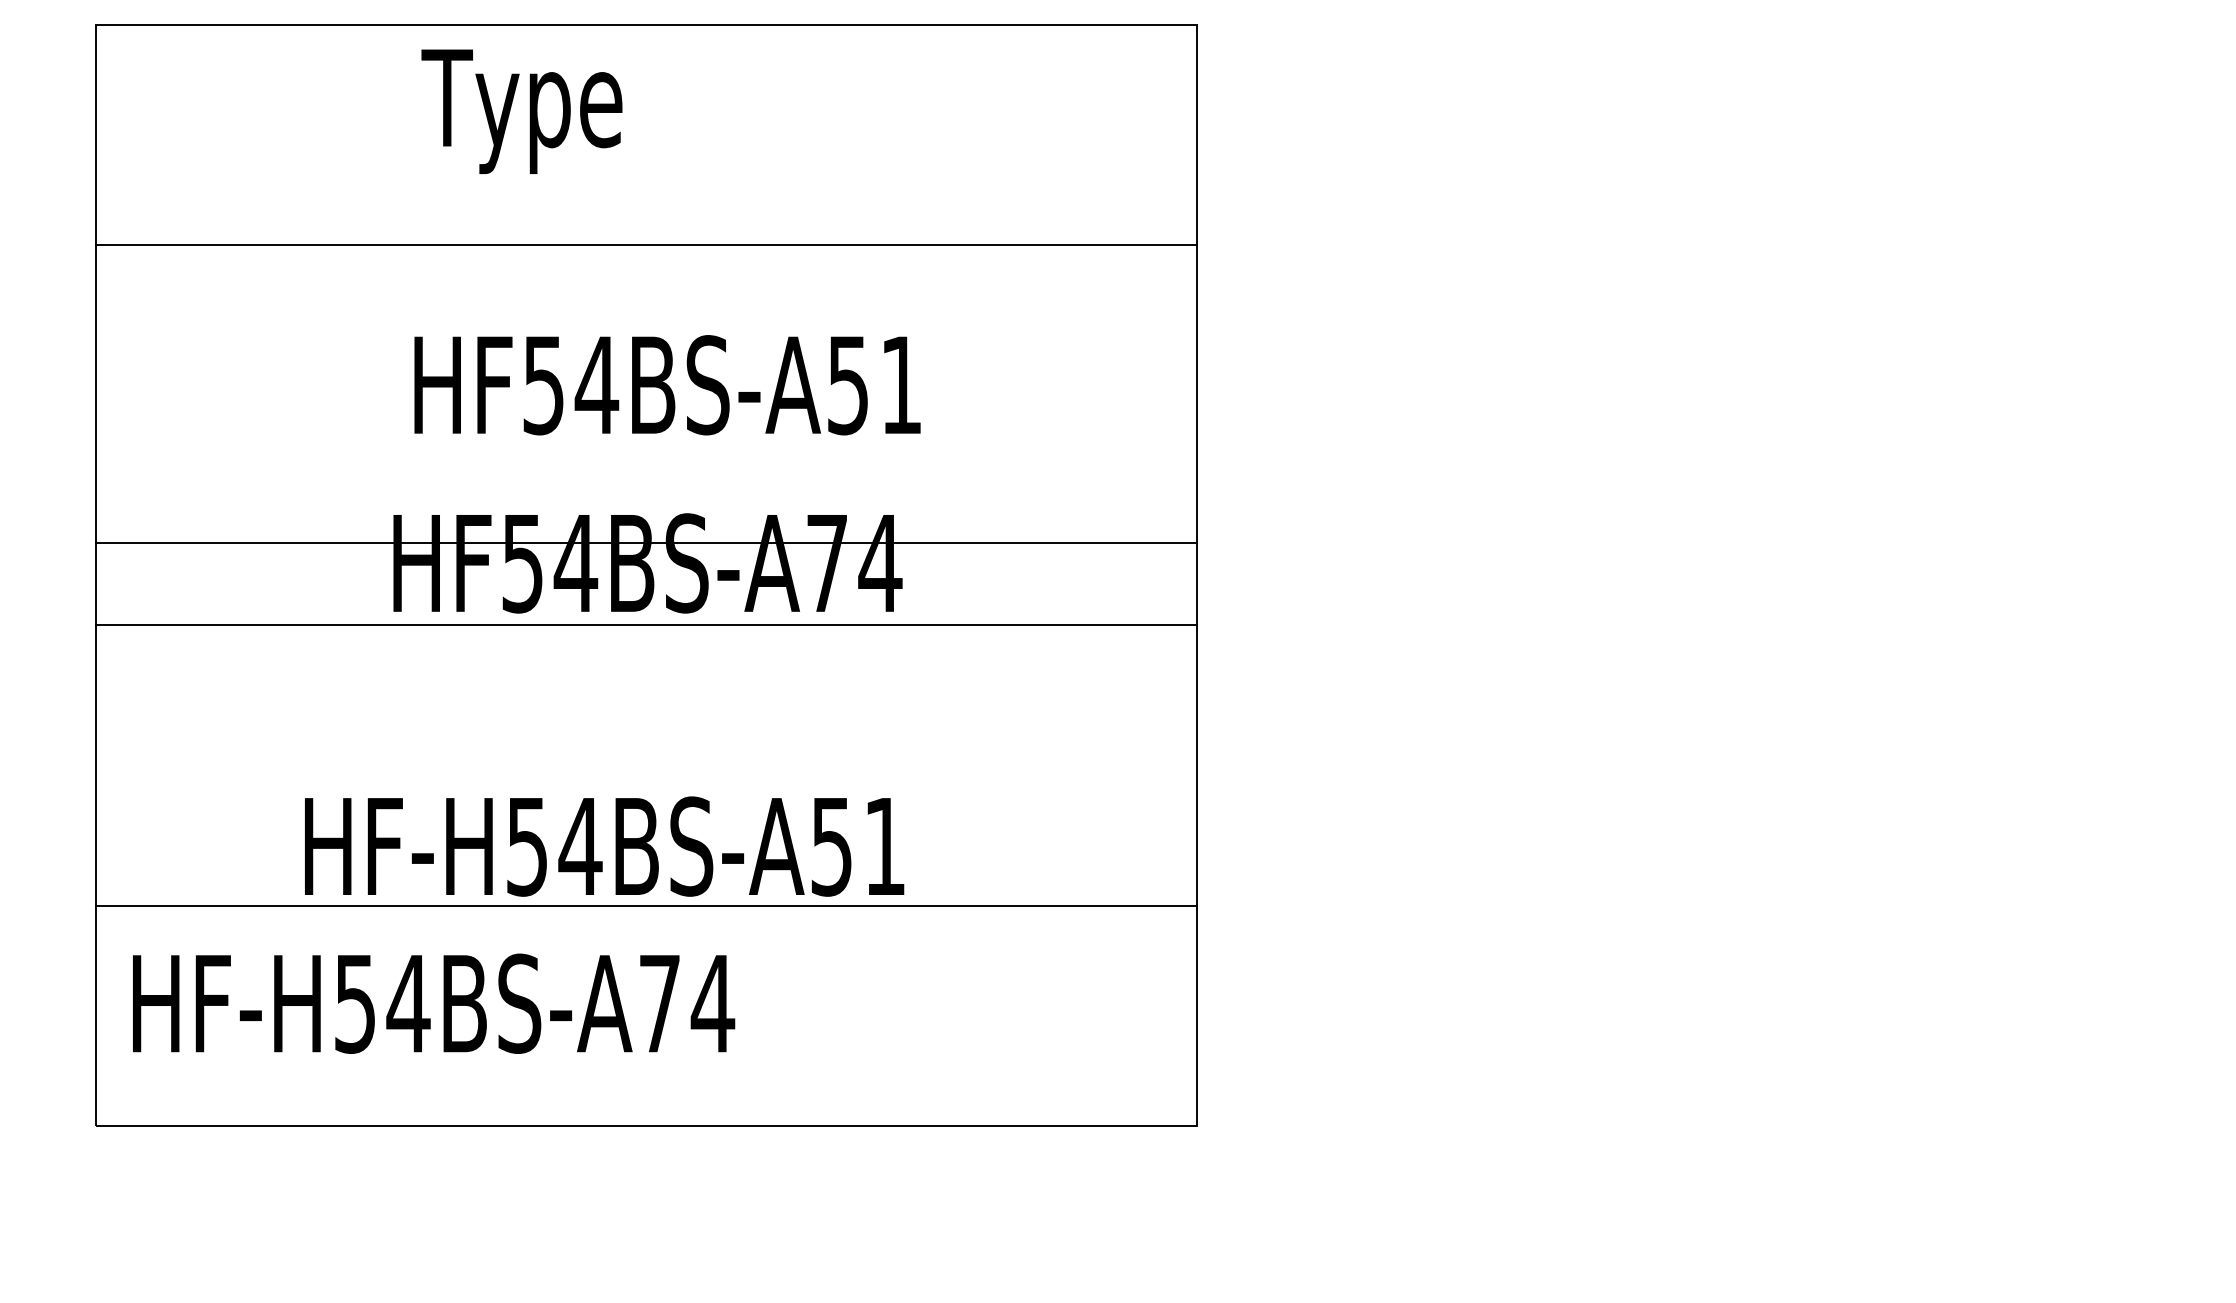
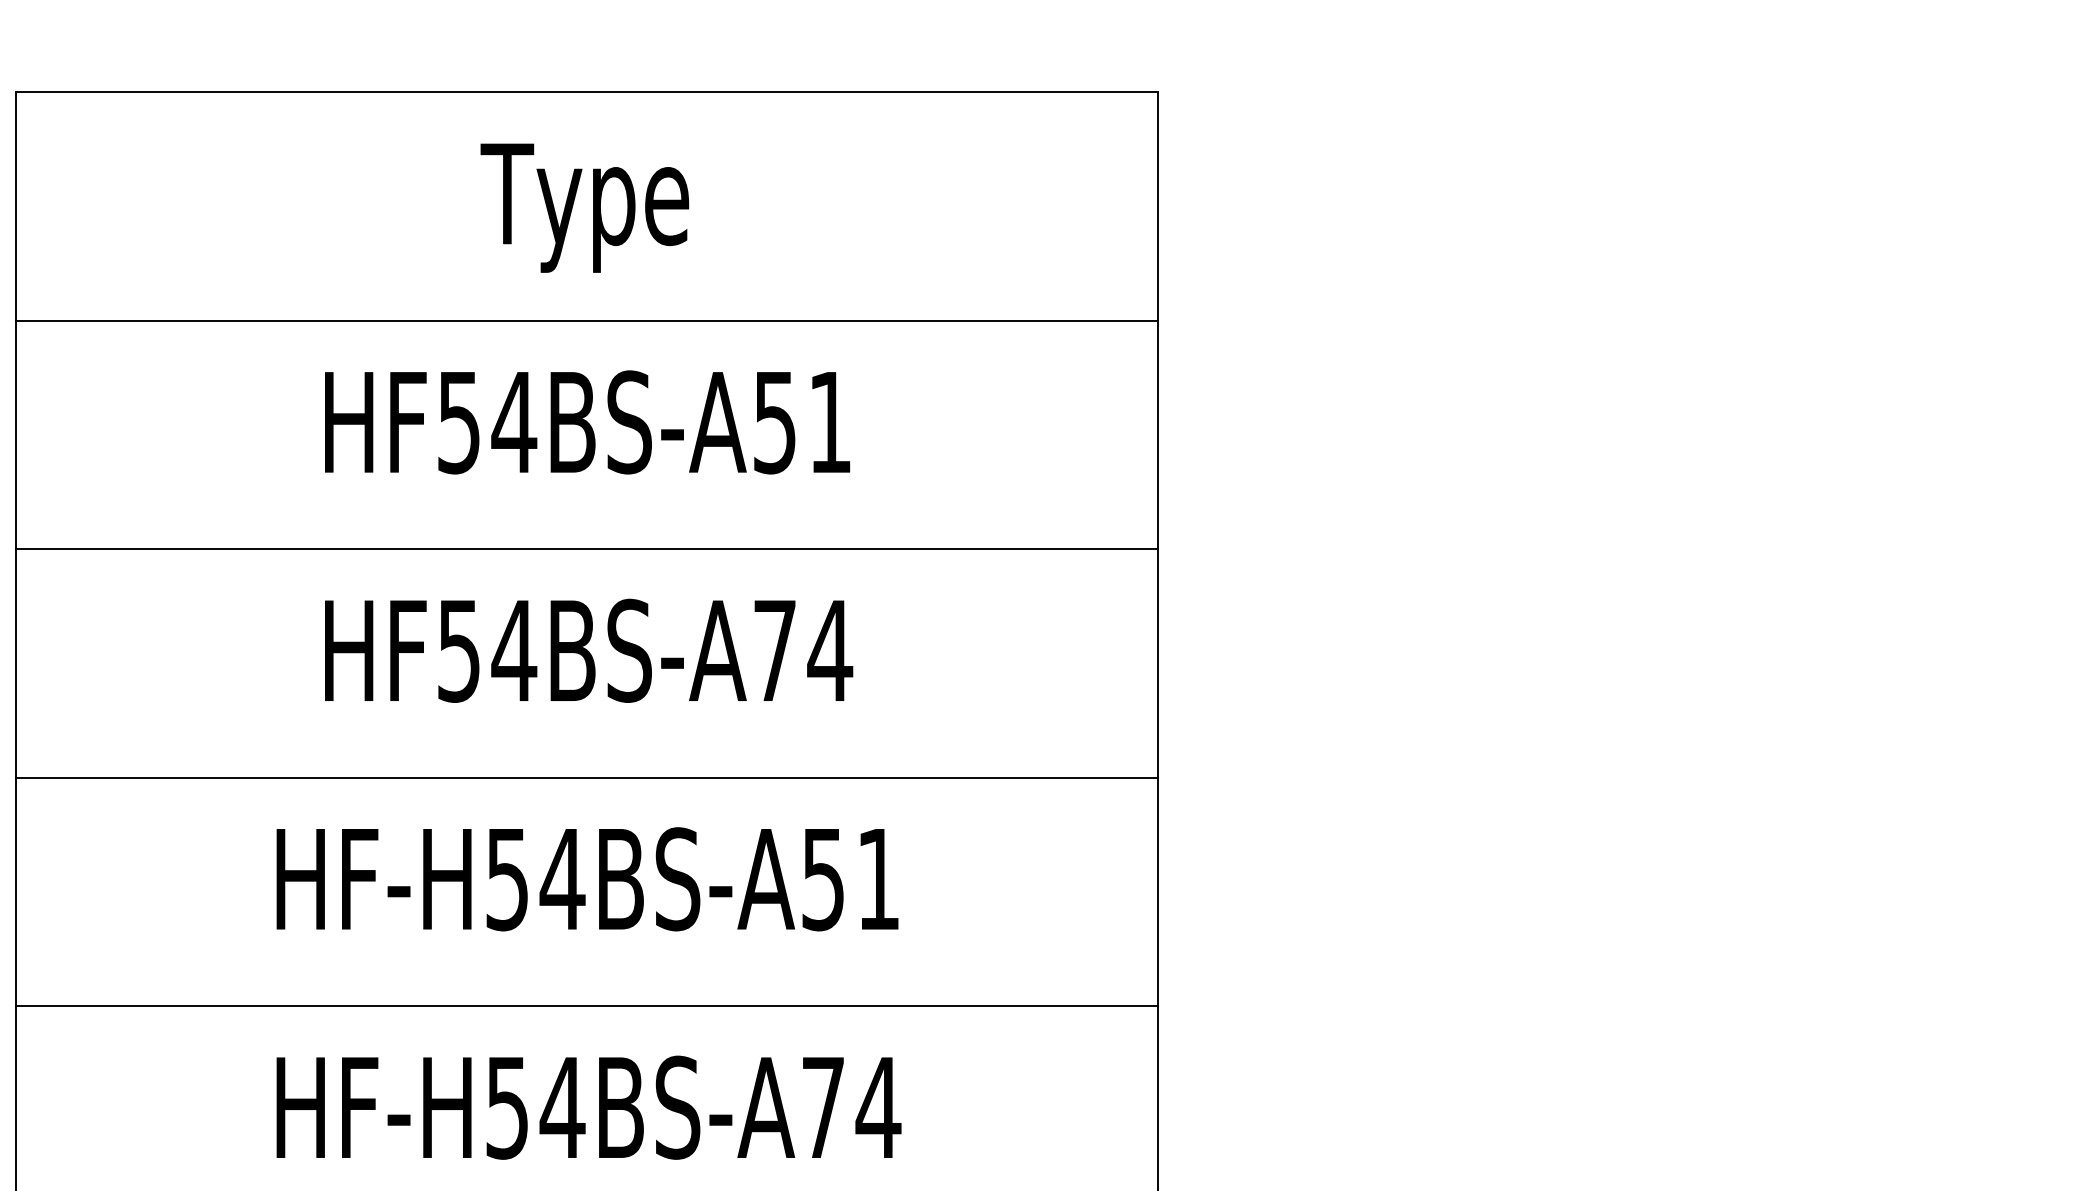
text: (521, 111) -> (584, 207), moved
text: (667, 385) -> (587, 422), moved
line: (645, 543) -> (586, 549), moved
line: (645, 624) -> (586, 777), moved
text: (604, 846) -> (587, 879), moved
text: (434, 1003) -> (589, 1107), moved

